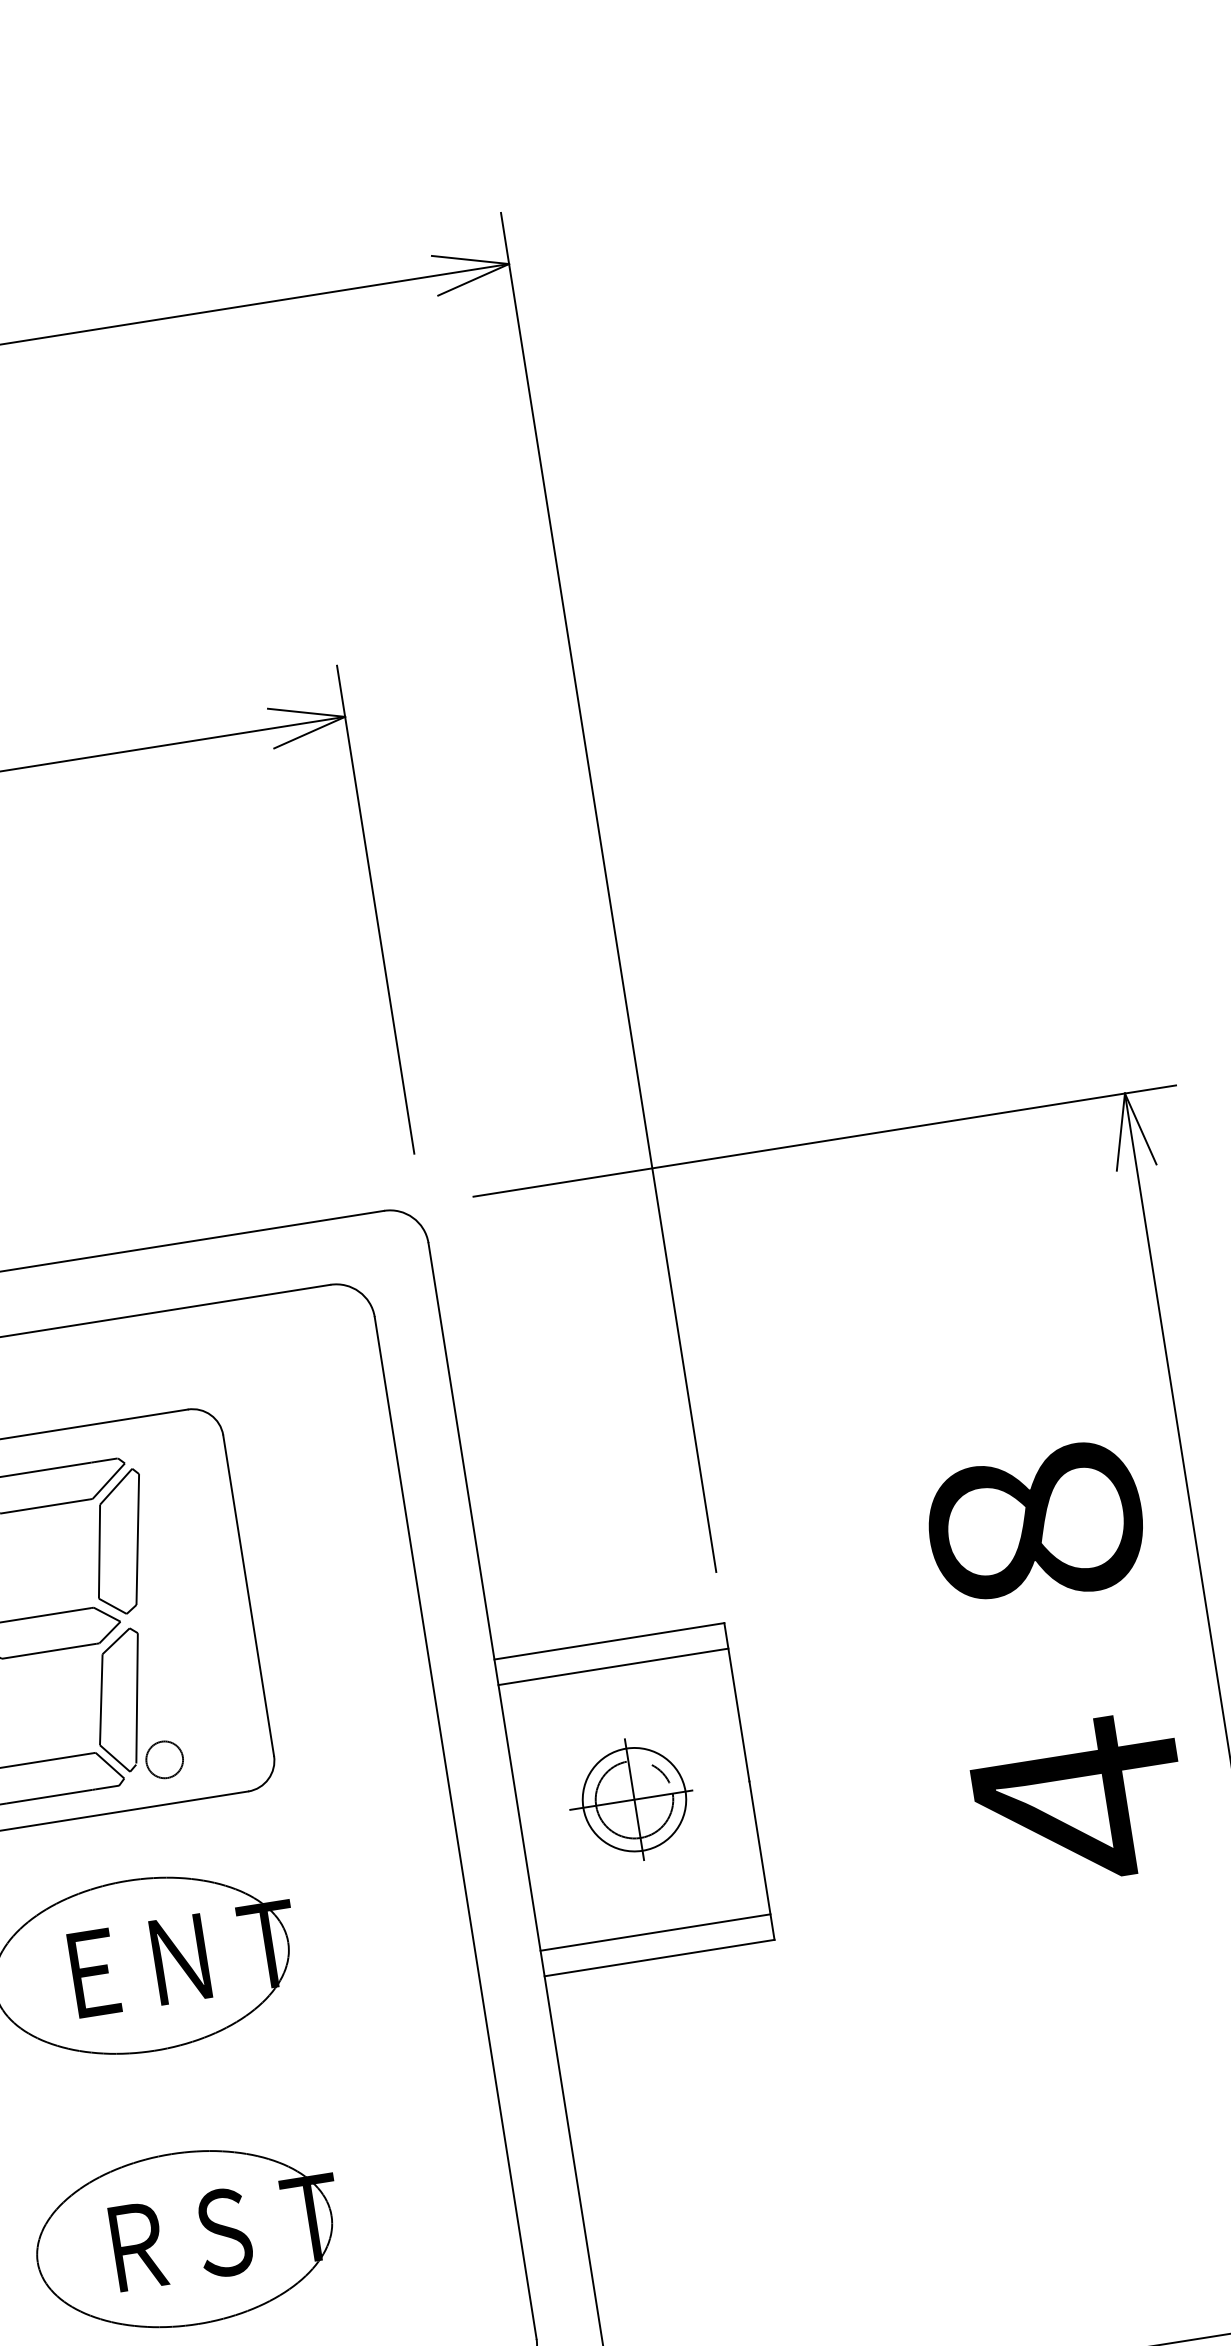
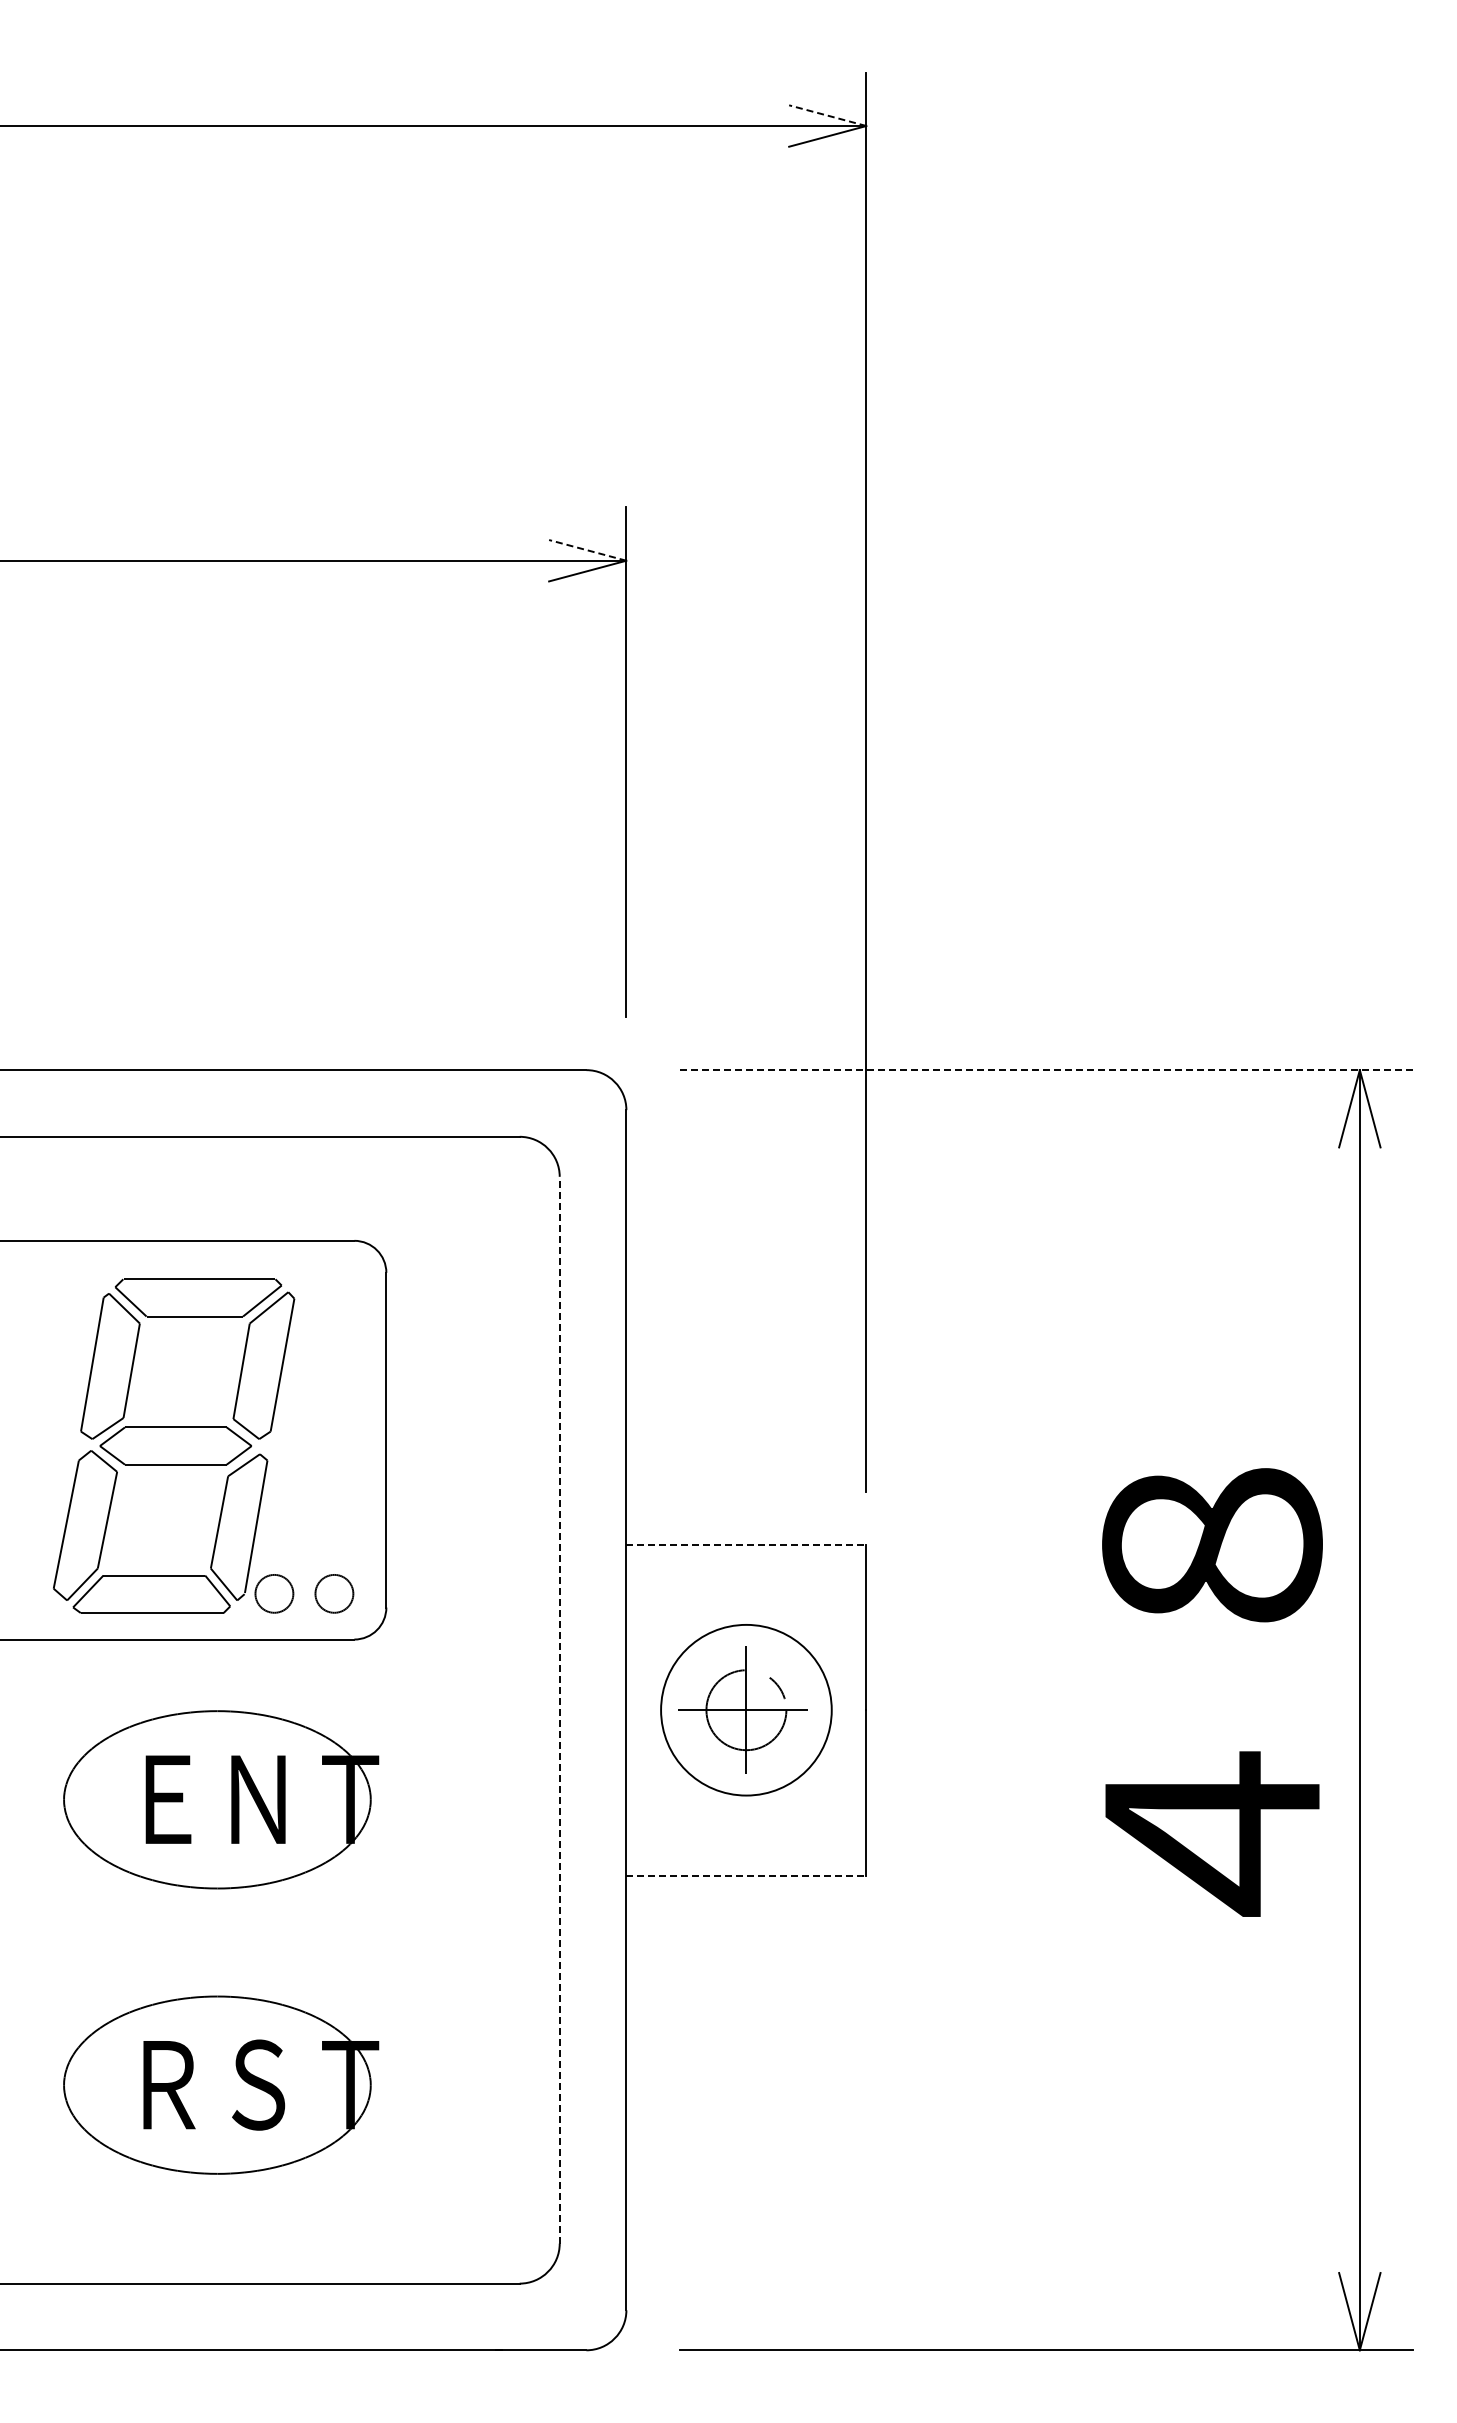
line: (470, 259) -> (827, 115), solid -> dashed
line: (306, 712) -> (587, 550), solid -> dashed
line: (824, 1141) -> (1046, 1070), solid -> dashed
line: (609, 1640) -> (746, 1544), solid -> dashed
line: (613, 1666) -> (746, 1571), removed
text: (1058, 1666) -> (1212, 1692), moved
circle: (222, 1750) -> (334, 1593), added
circle: (634, 1798) -> (746, 1709), size x1.6
line: (455, 1827) -> (559, 1709), solid -> dashed
line: (655, 1932) -> (746, 1848), removed
line: (659, 1958) -> (746, 1875), solid -> dashed

